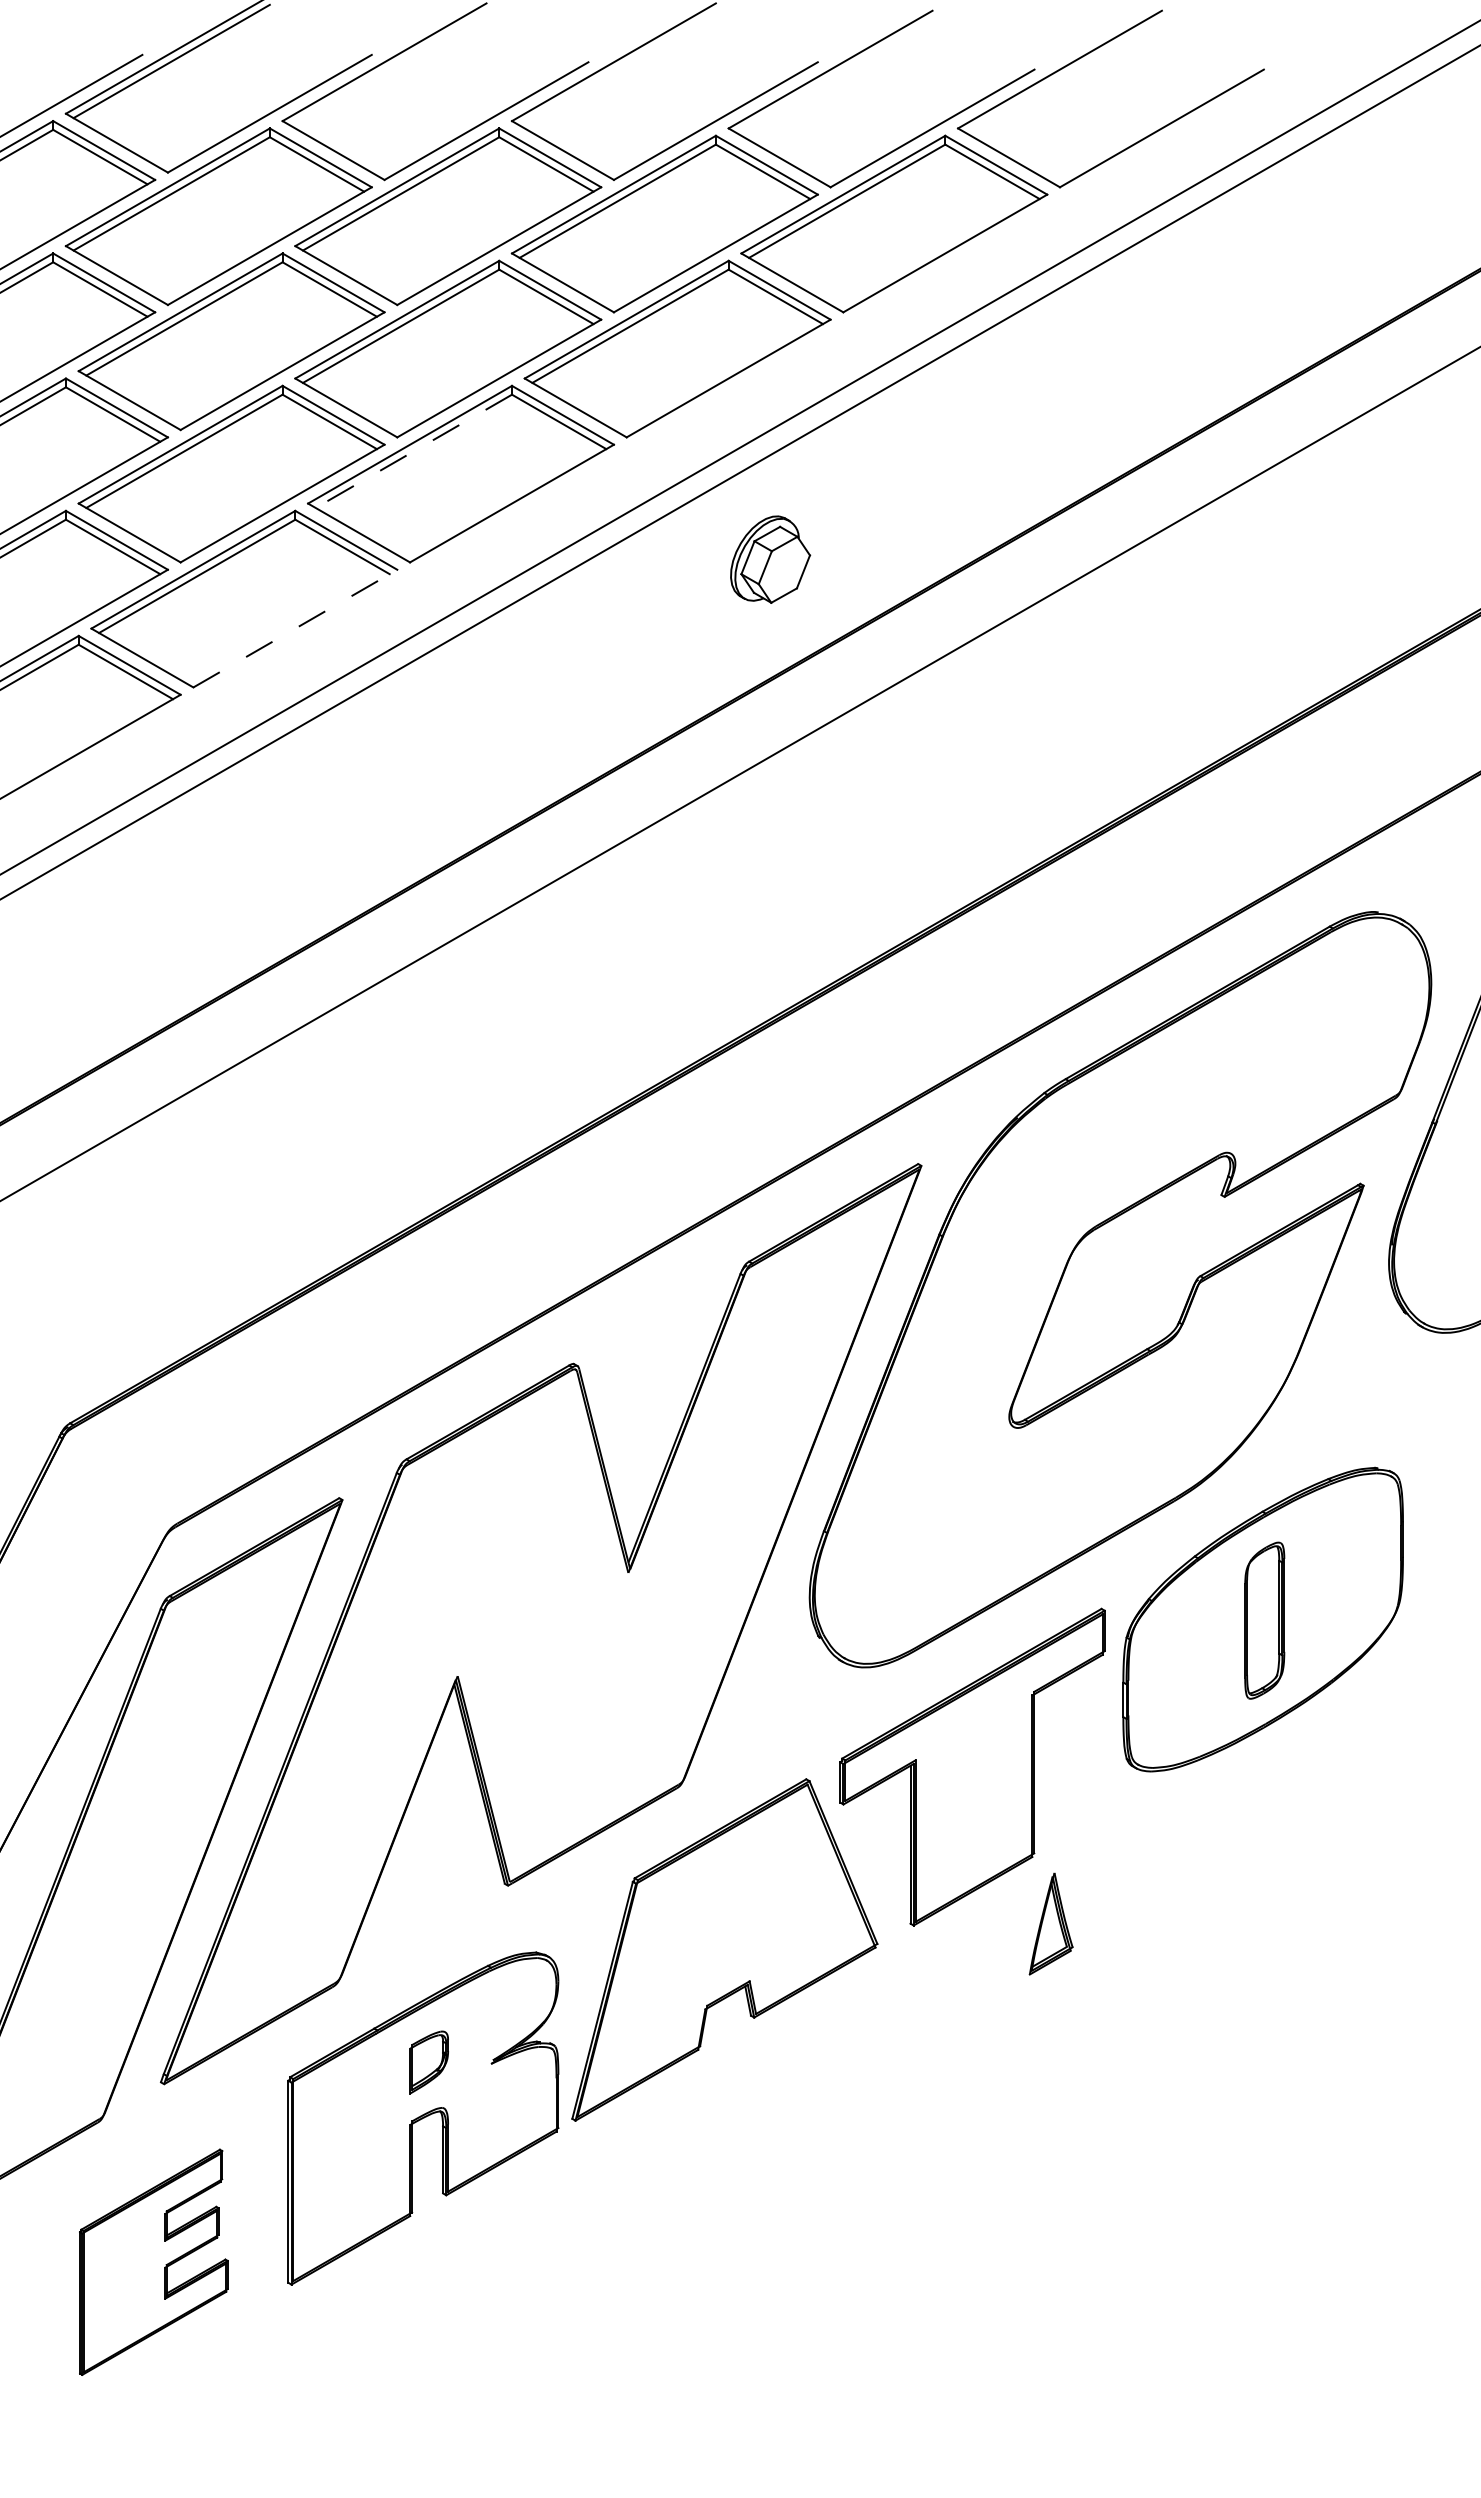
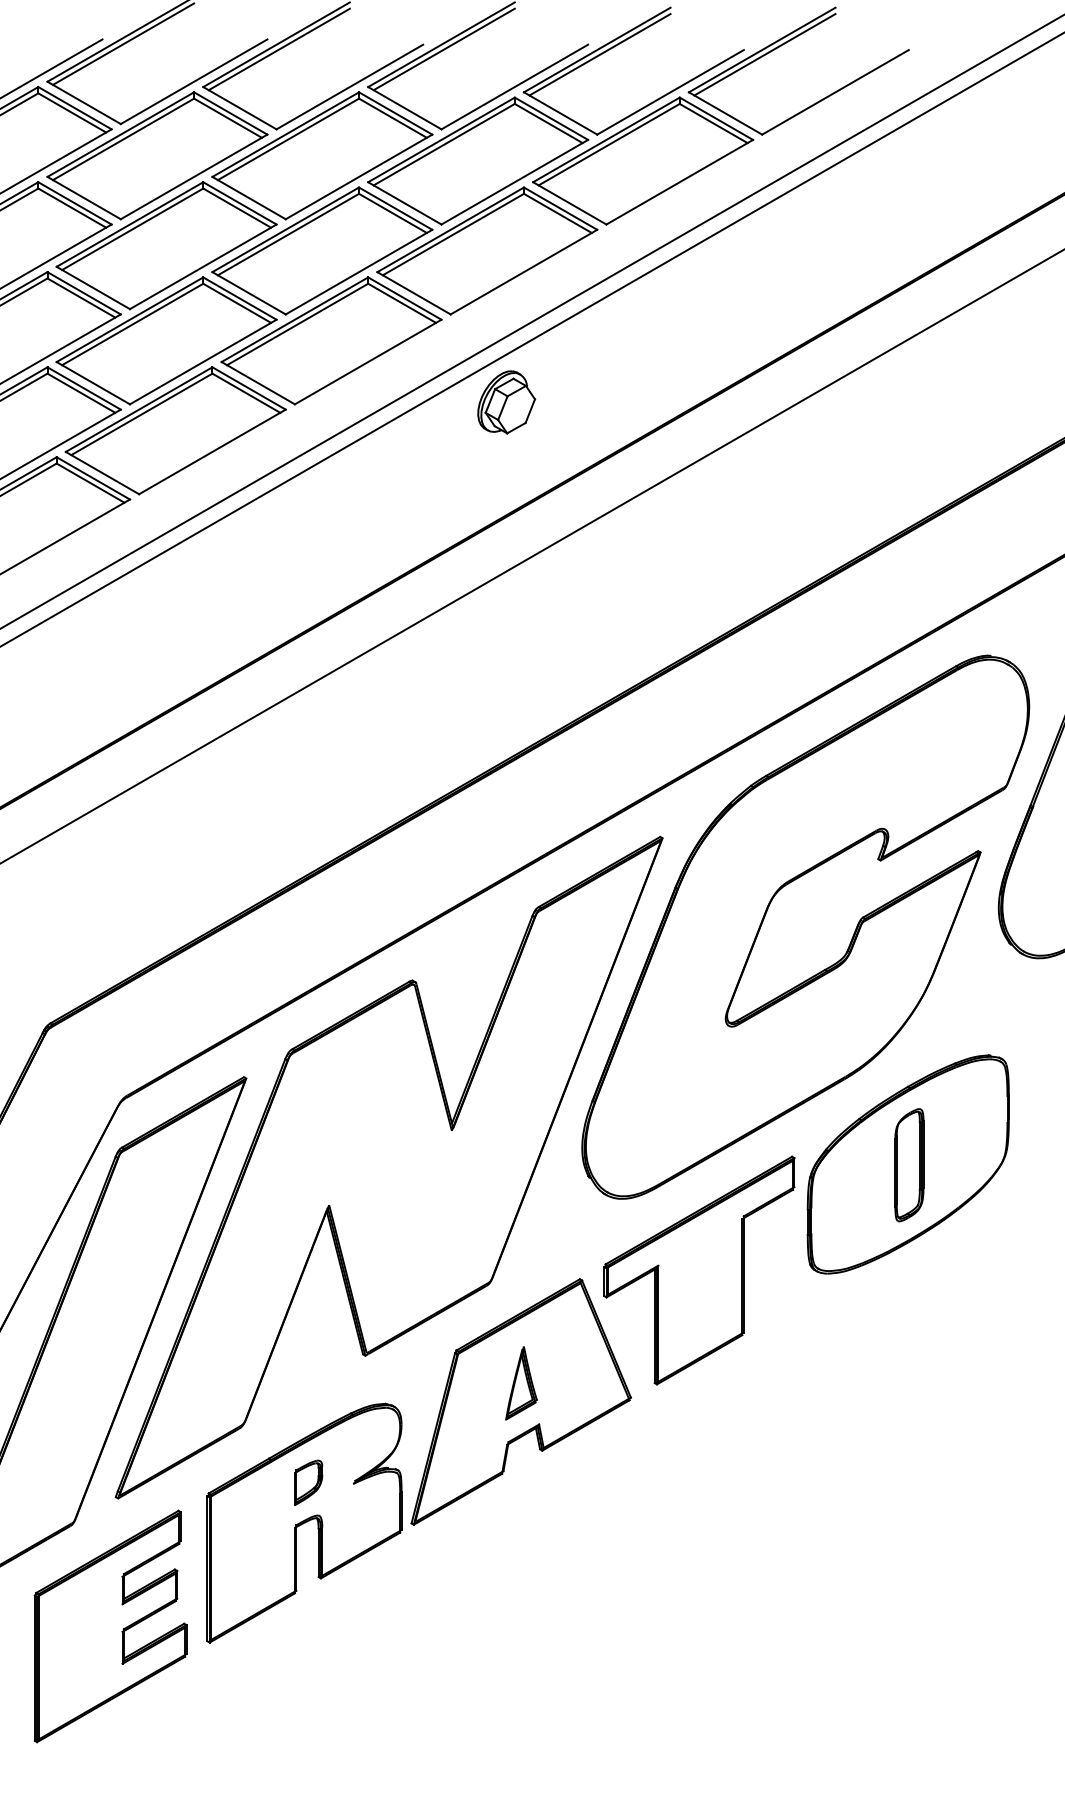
line: (388, 68) -> (279, 49), added
line: (617, 68) -> (444, 49), added
line: (834, 75) -> (600, 54), added
line: (1063, 75) -> (764, 54), added
line: (413, 451) -> (297, 324), dashed -> solid
part: (770, 559) -> (506, 402), moved
line: (295, 628) -> (212, 451), dashed -> solid
part: (1050, 1923) -> (520, 1382), moved
part: (153, 2262) -> (110, 1626), size x1.43

